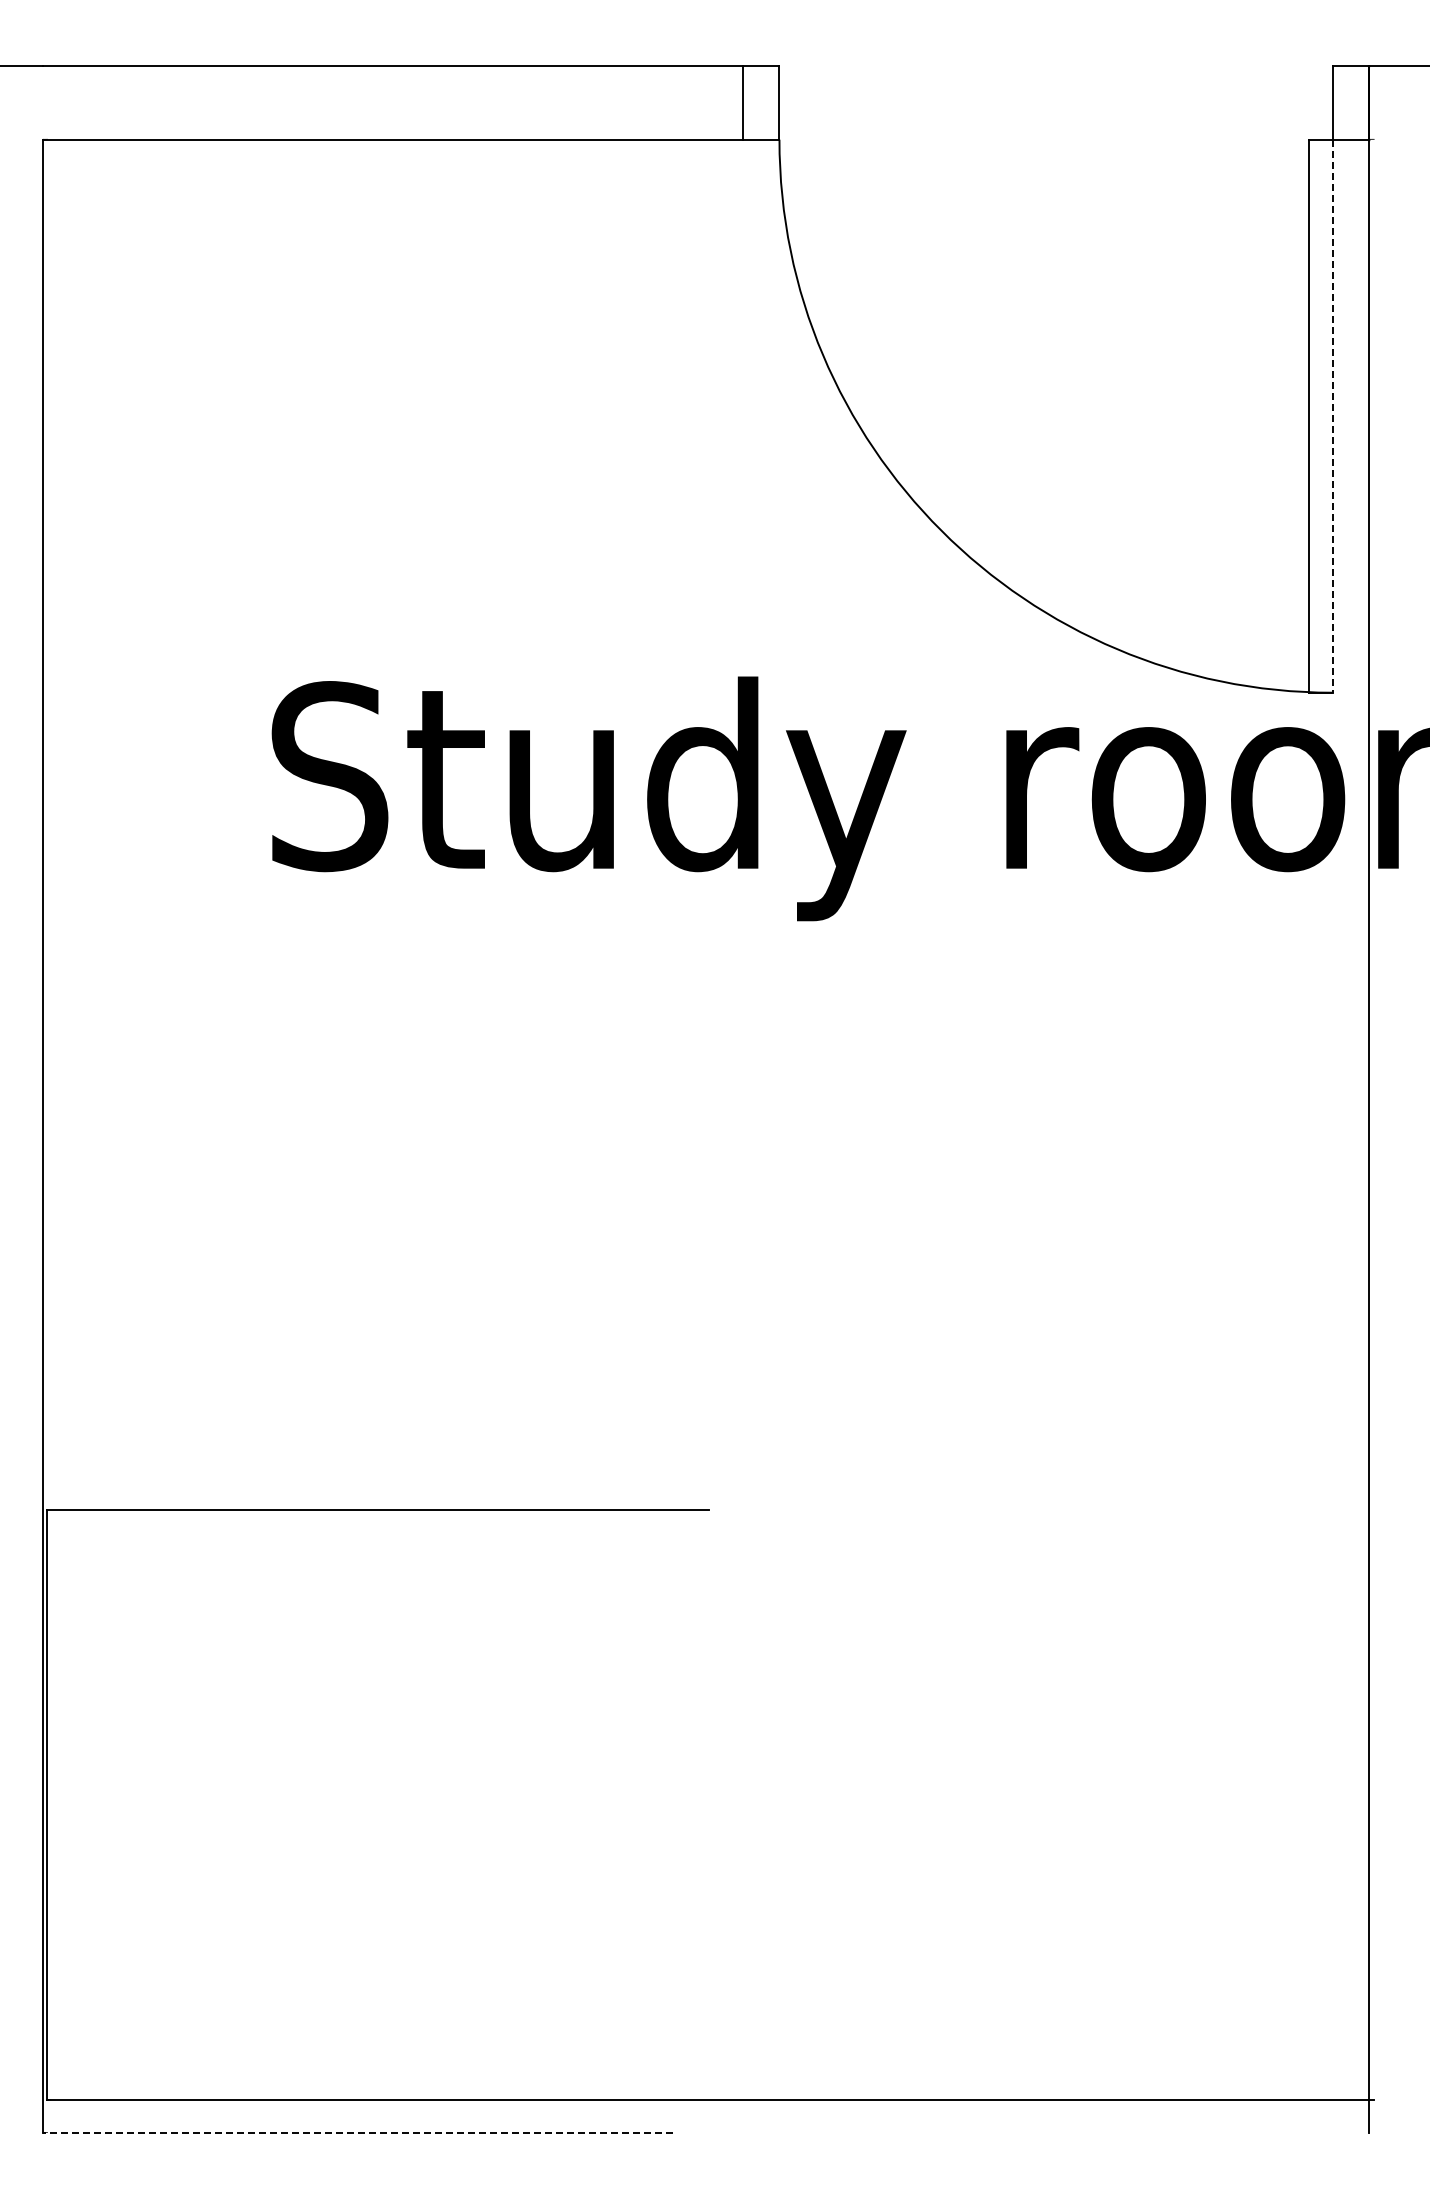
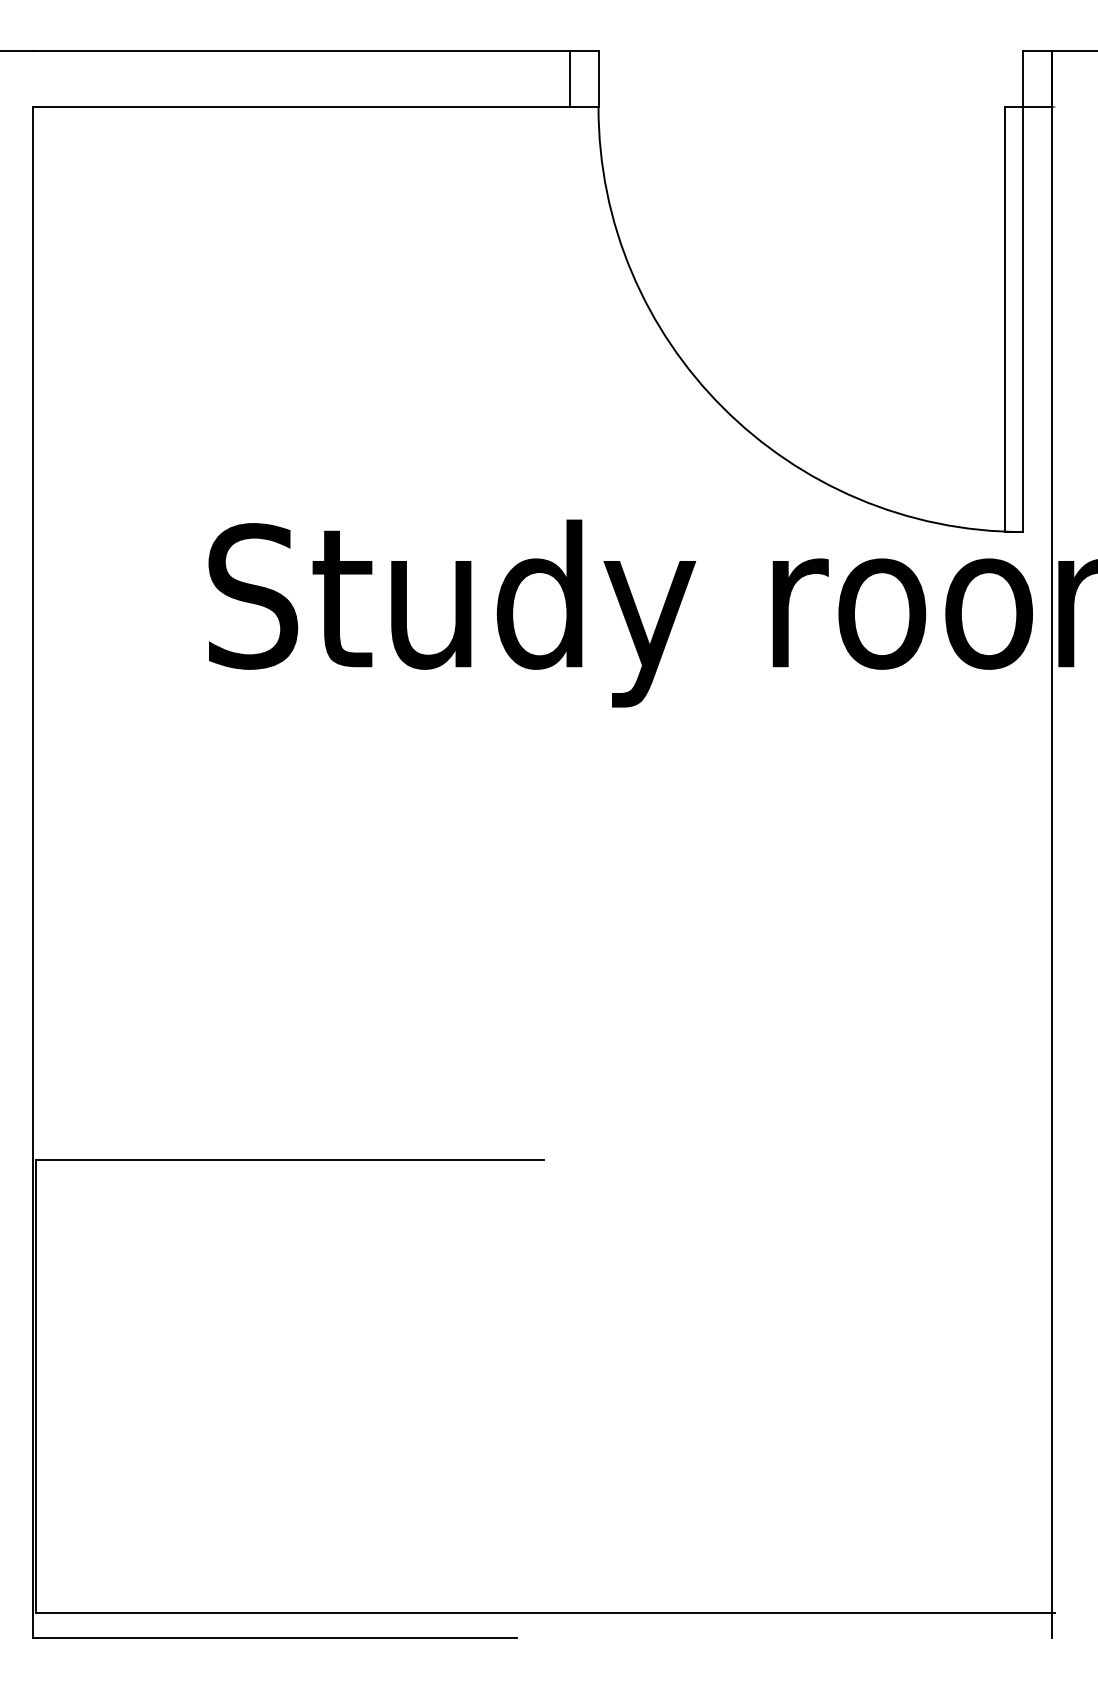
line: (1332, 416) -> (1023, 319), dashed -> solid
line: (357, 2132) -> (274, 1637), dashed -> solid

